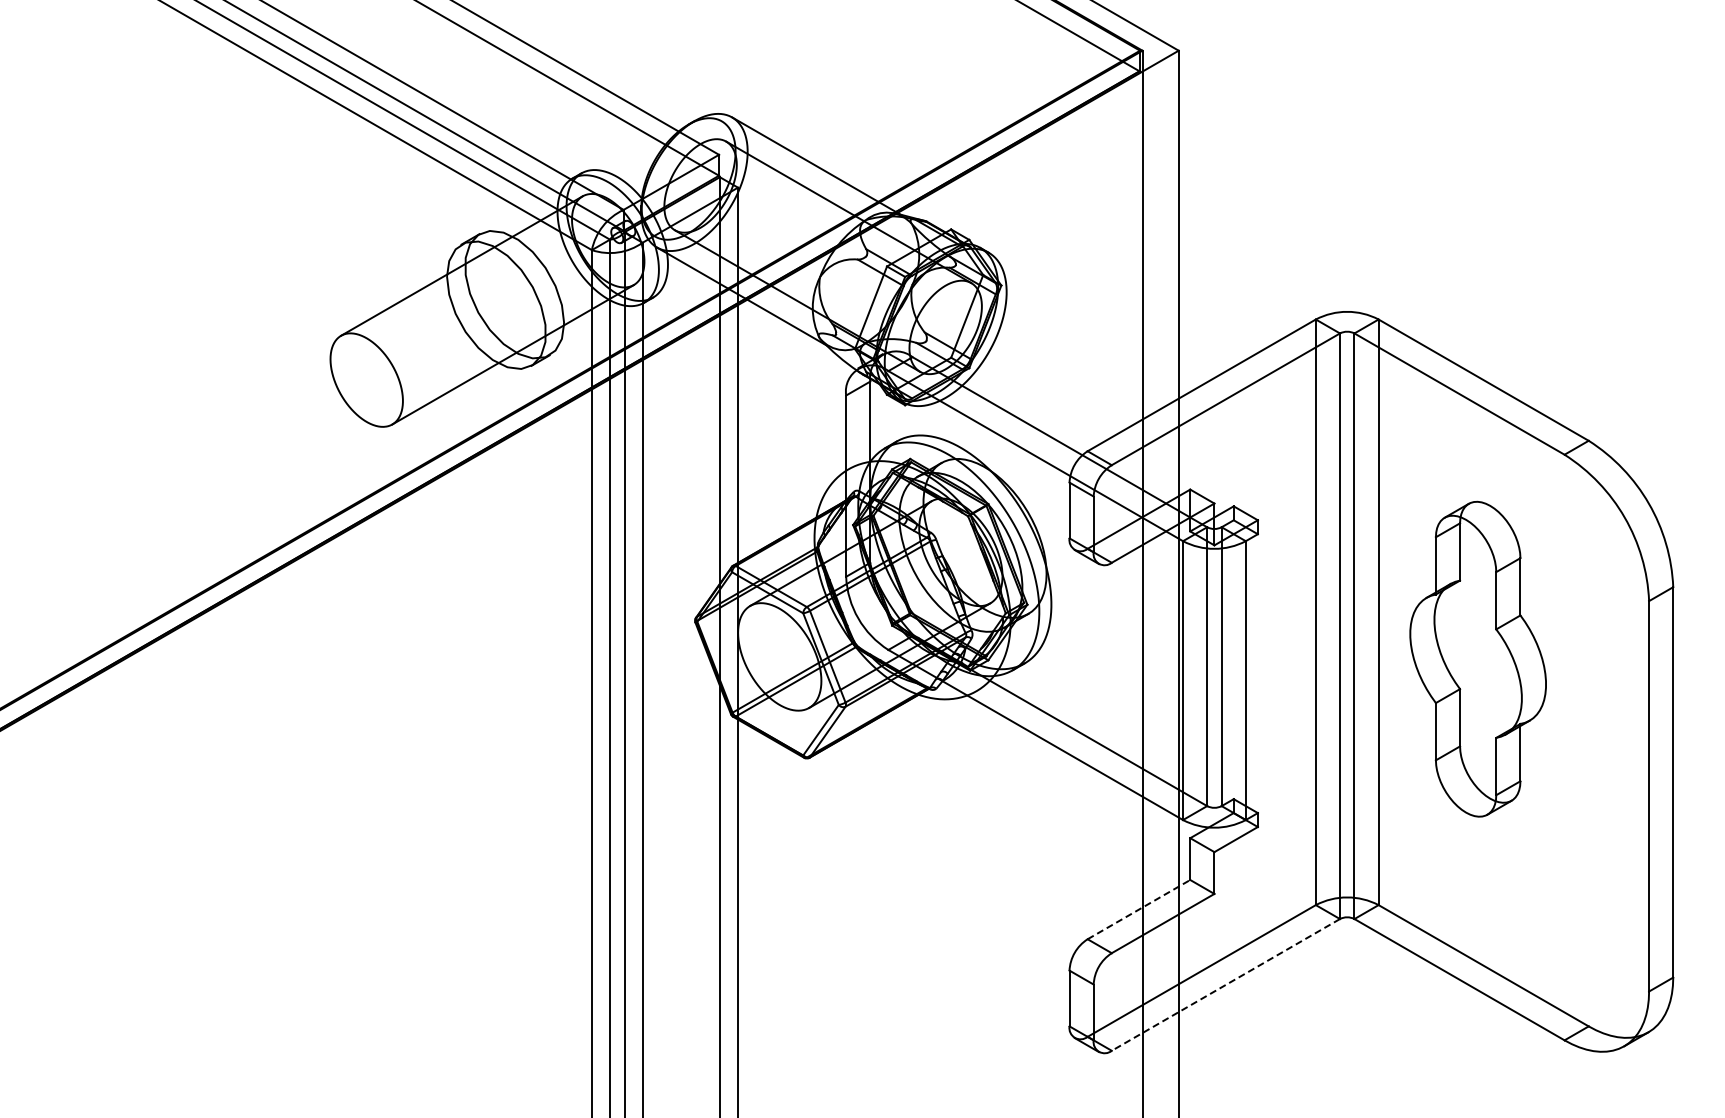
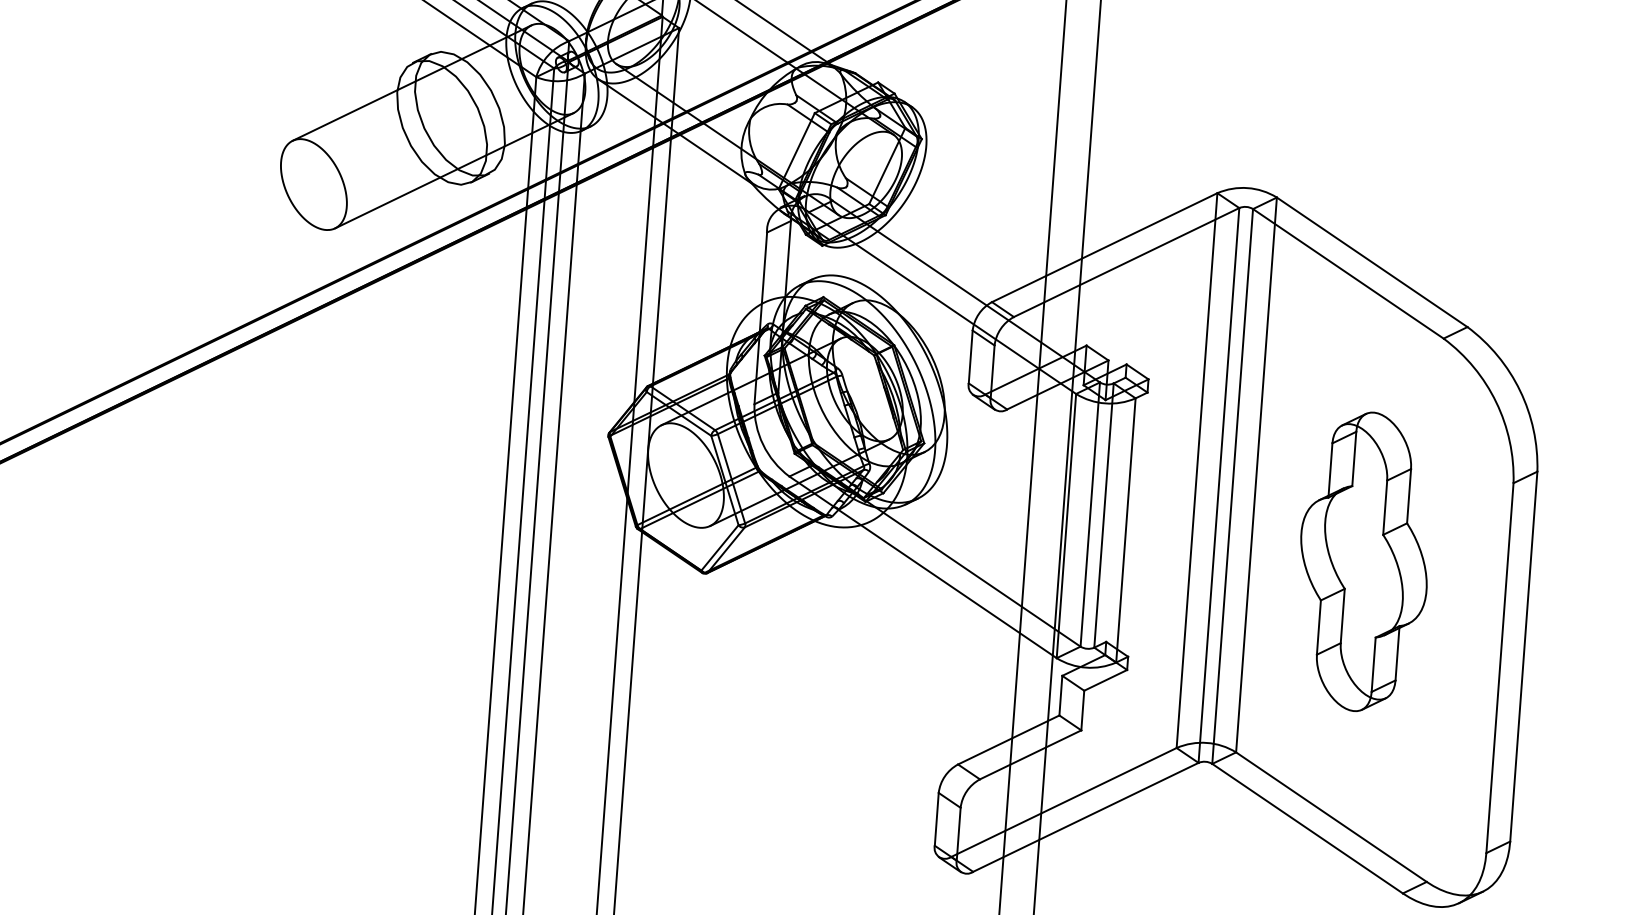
part: (1477, 658) -> (1363, 561), moved
line: (1139, 909) -> (1009, 739), dashed -> solid
line: (1225, 984) -> (1085, 816), dashed -> solid

